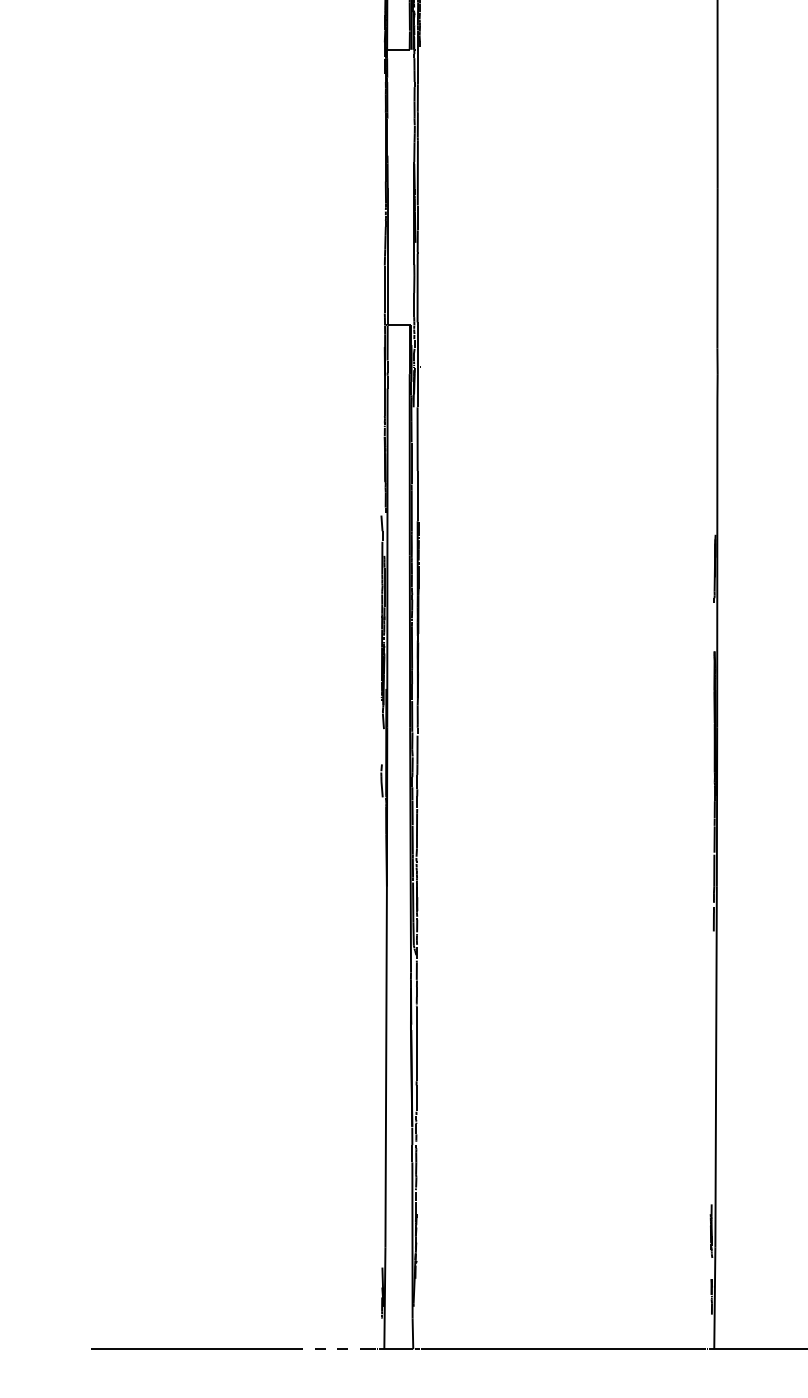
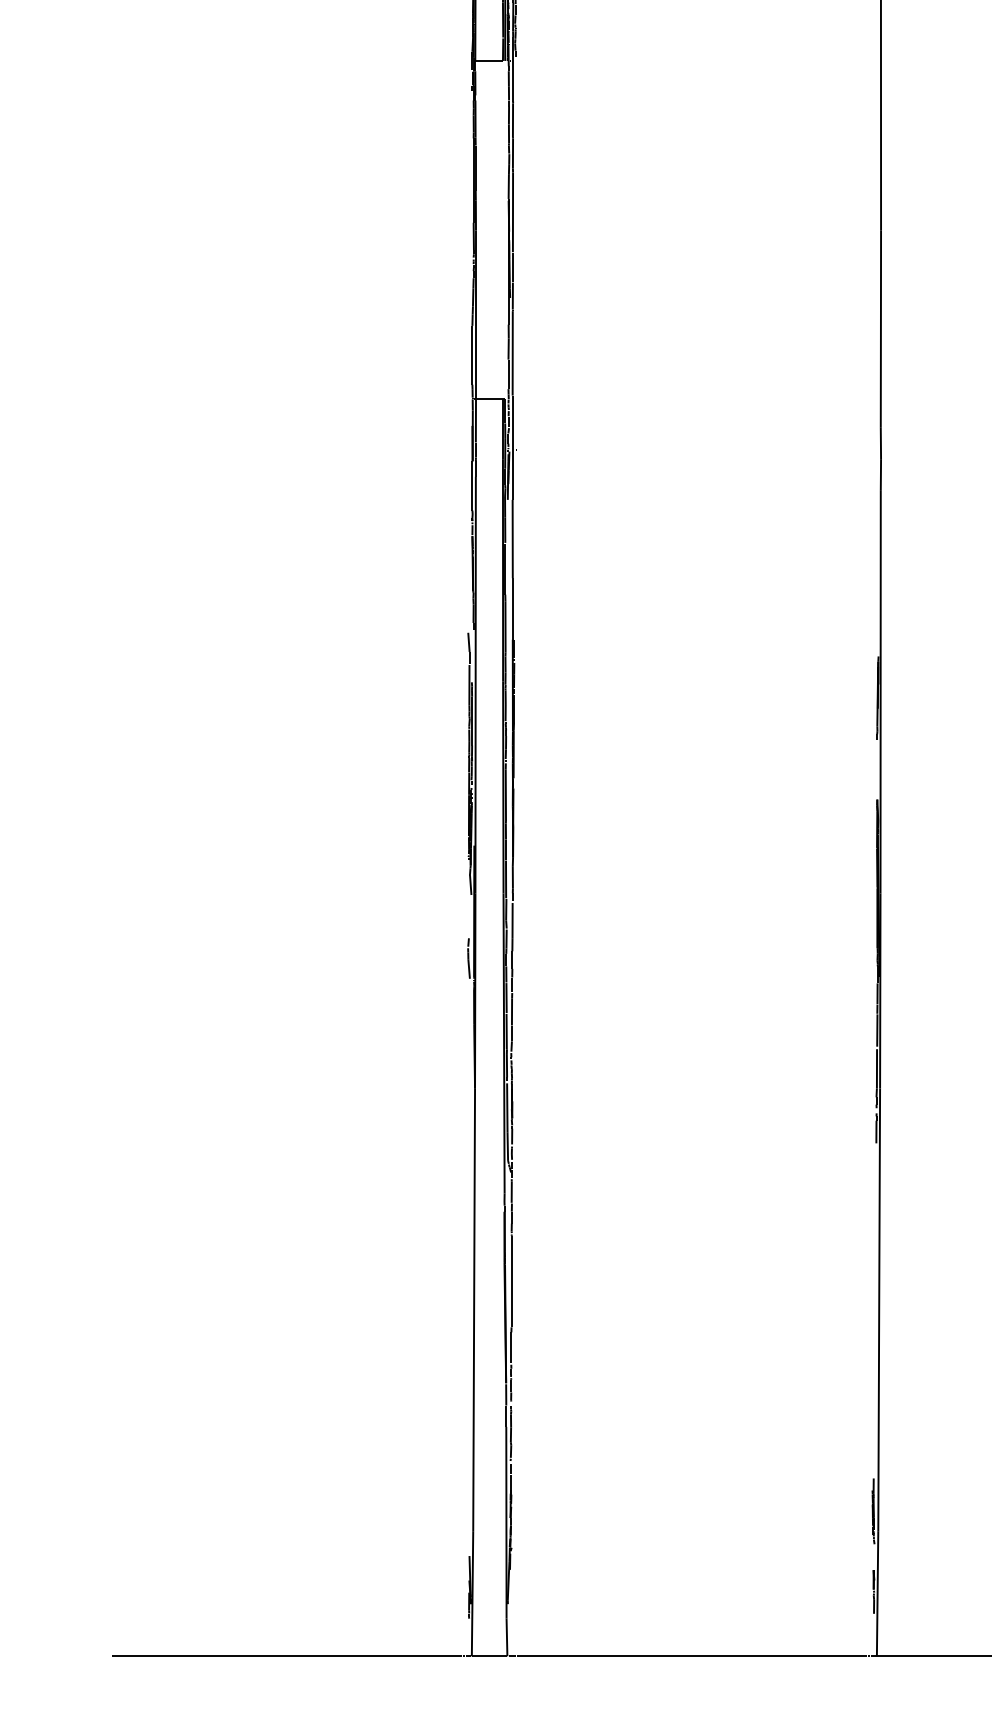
line: (326, 1349) -> (400, 1656), dashed -> solid

